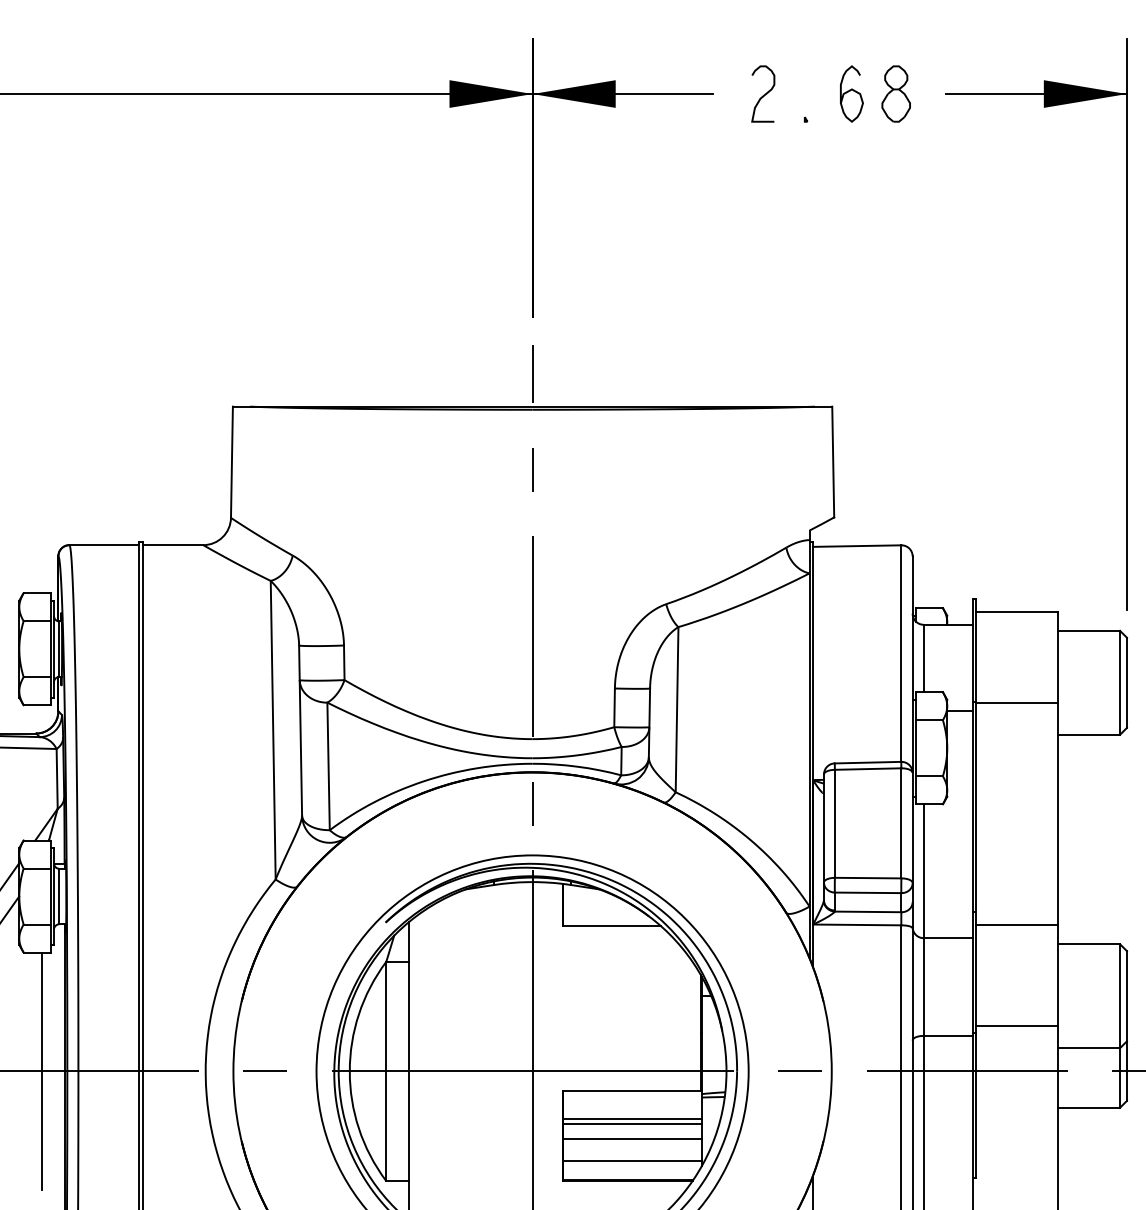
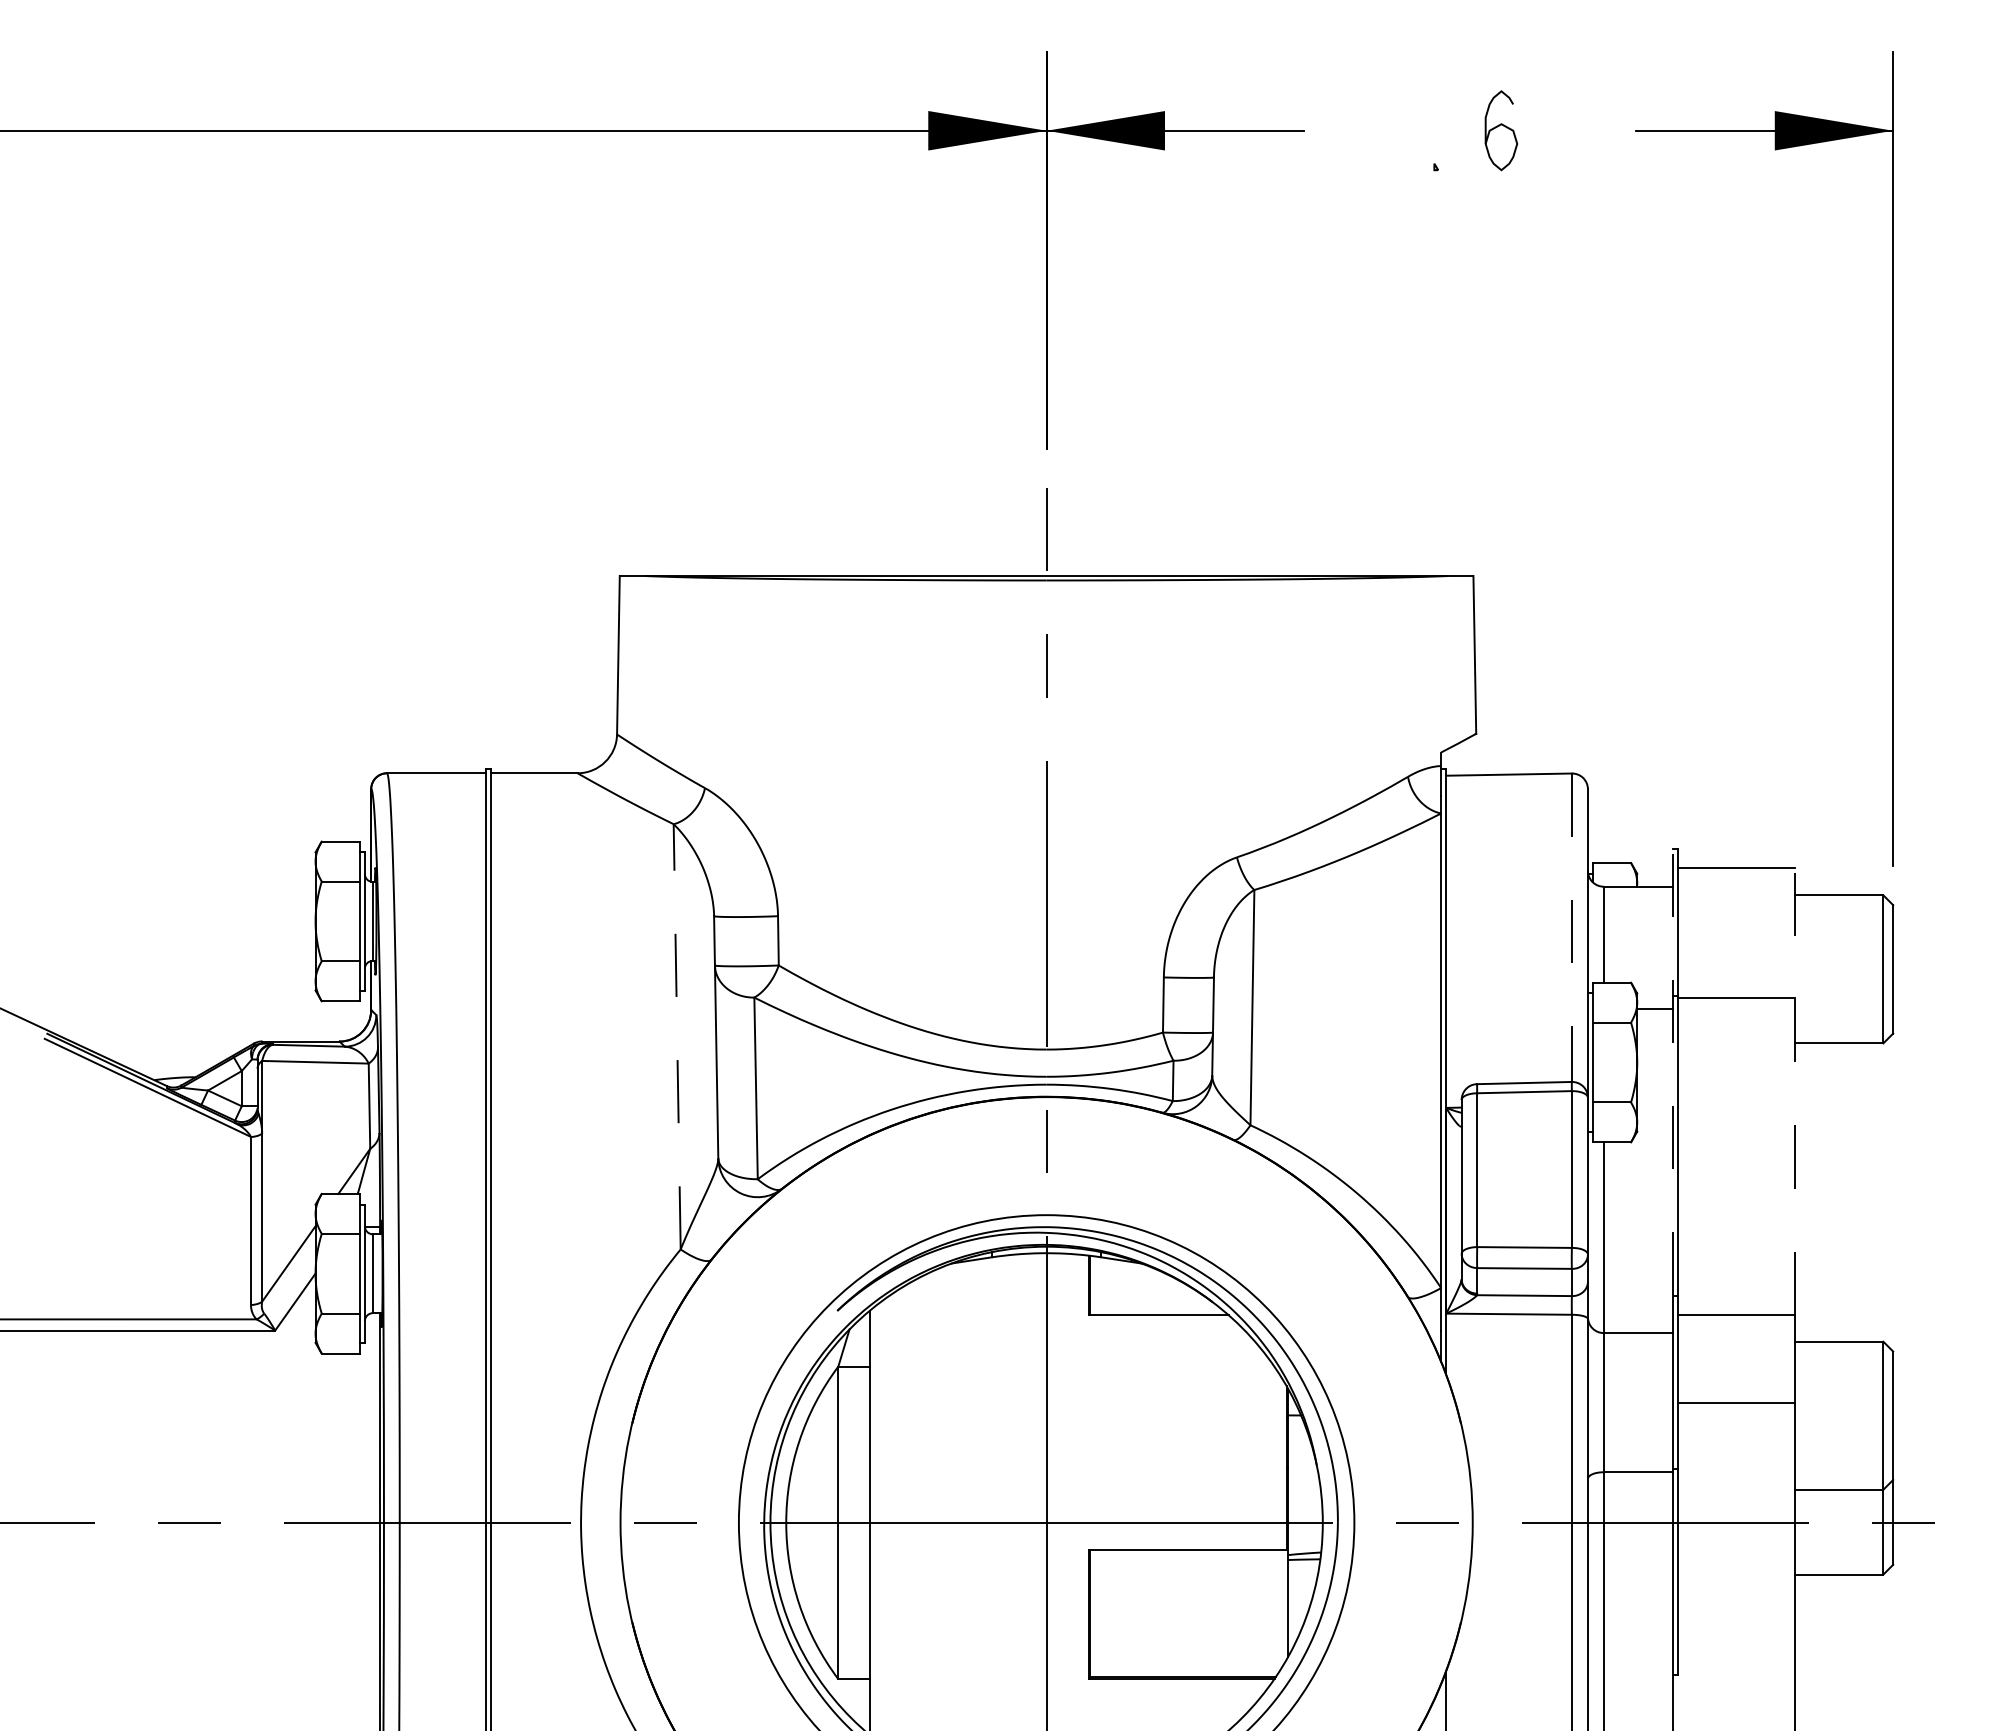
part: (896, 93) -> (1564, 130), removed
curve: (764, 94) -> (1376, 131), removed
line: (901, 654) -> (1571, 928), solid -> dashed
line: (273, 729) -> (677, 1036), solid -> dashed
line: (972, 755) -> (1673, 1072), solid -> dashed
line: (1057, 768) -> (1794, 1091), solid -> dashed
line: (1016, 1026) -> (1735, 1403), moved
line: (42, 1071) -> (348, 1522), removed
line: (632, 1118) -> (1189, 1589), removed
line: (632, 1123) -> (1189, 1597), removed
line: (632, 1138) -> (1189, 1618), removed
line: (632, 1160) -> (1189, 1649), removed

